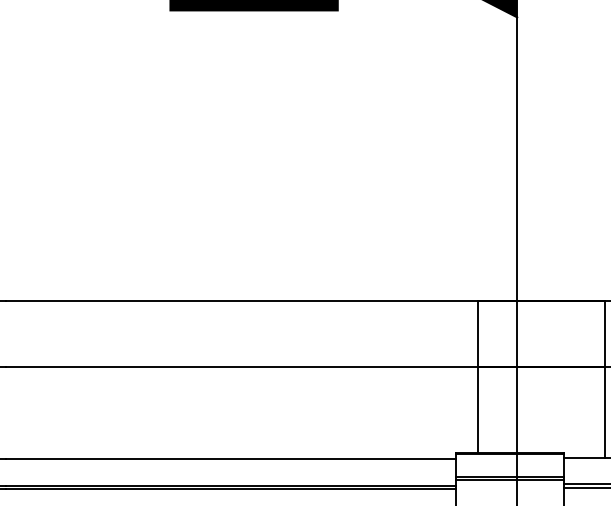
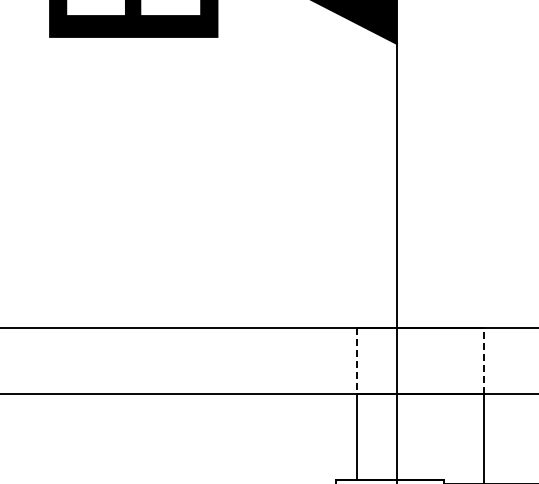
line: (604, 333) -> (484, 359), solid -> dashed
line: (477, 334) -> (357, 360), solid -> dashed

